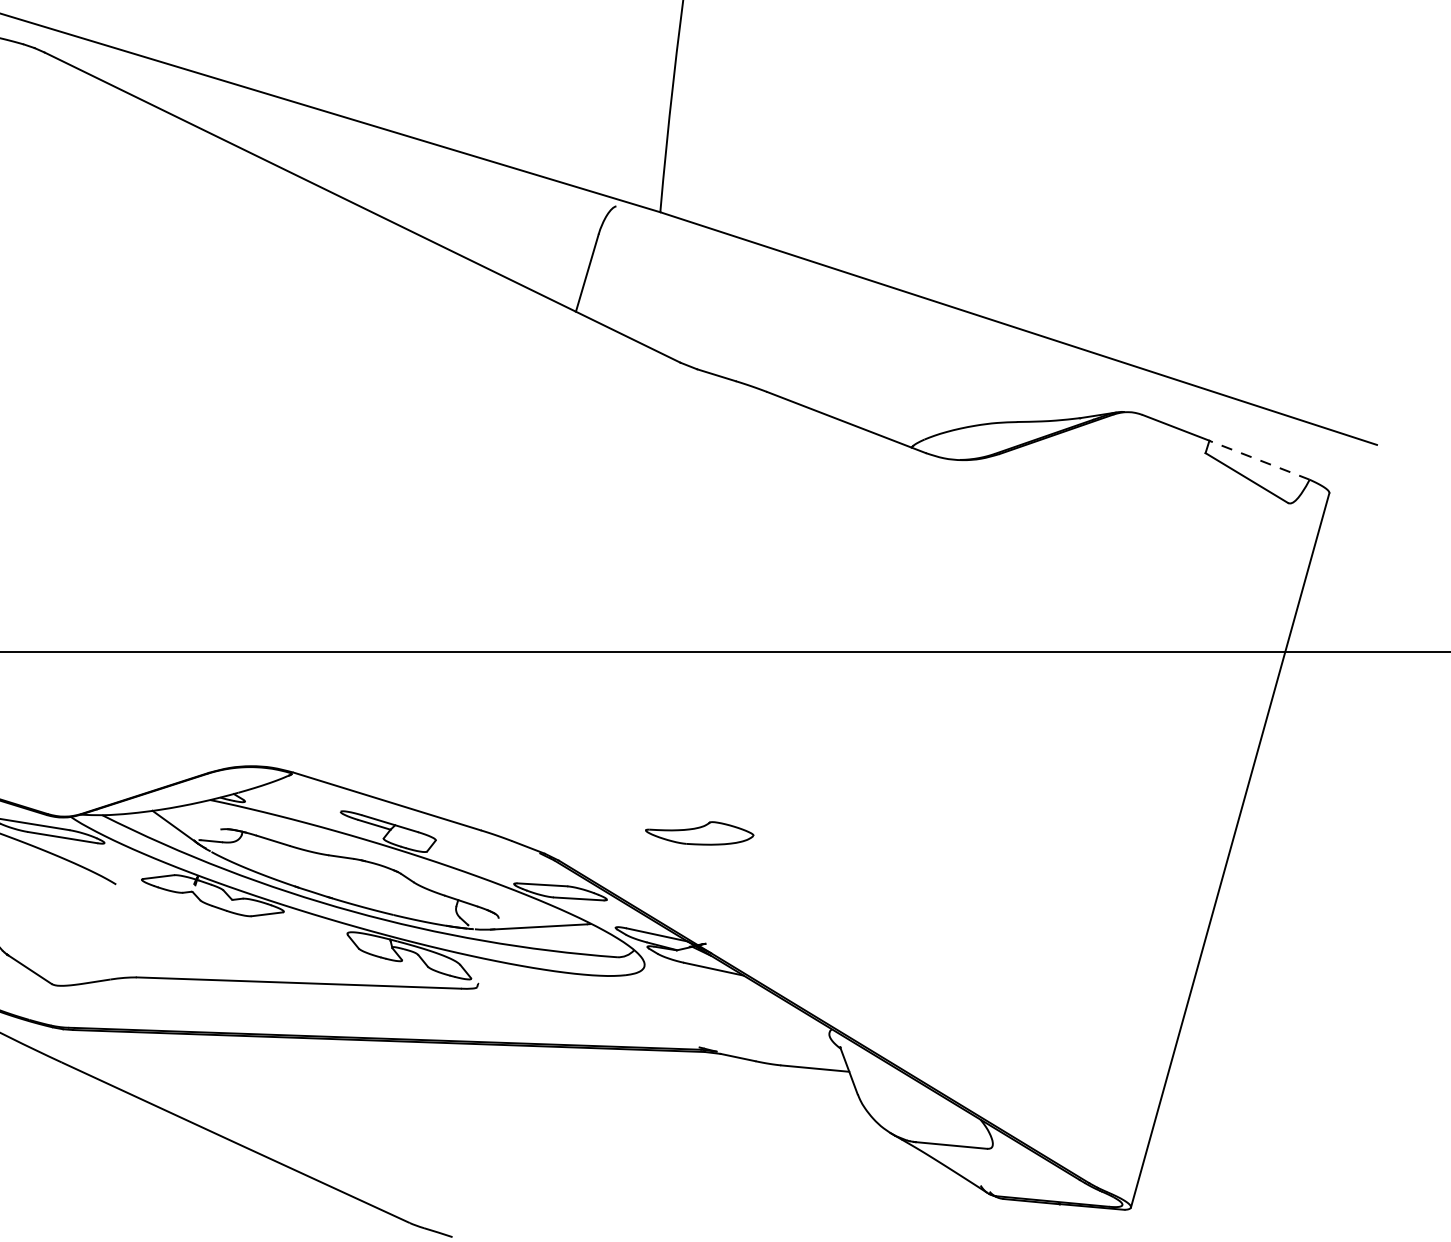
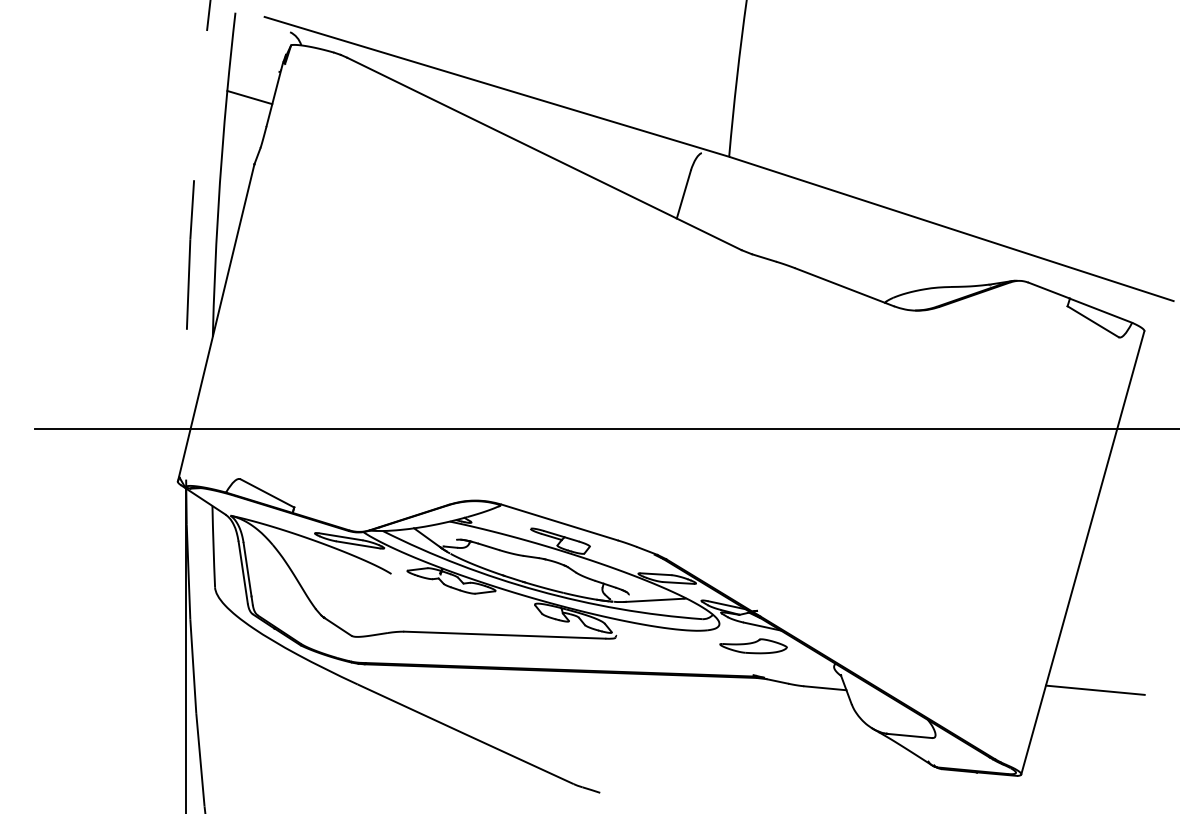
line: (1258, 459) -> (1100, 310), dashed -> solid
part: (699, 833) -> (753, 646), moved
line: (1248, 1070) -> (1094, 689), added

